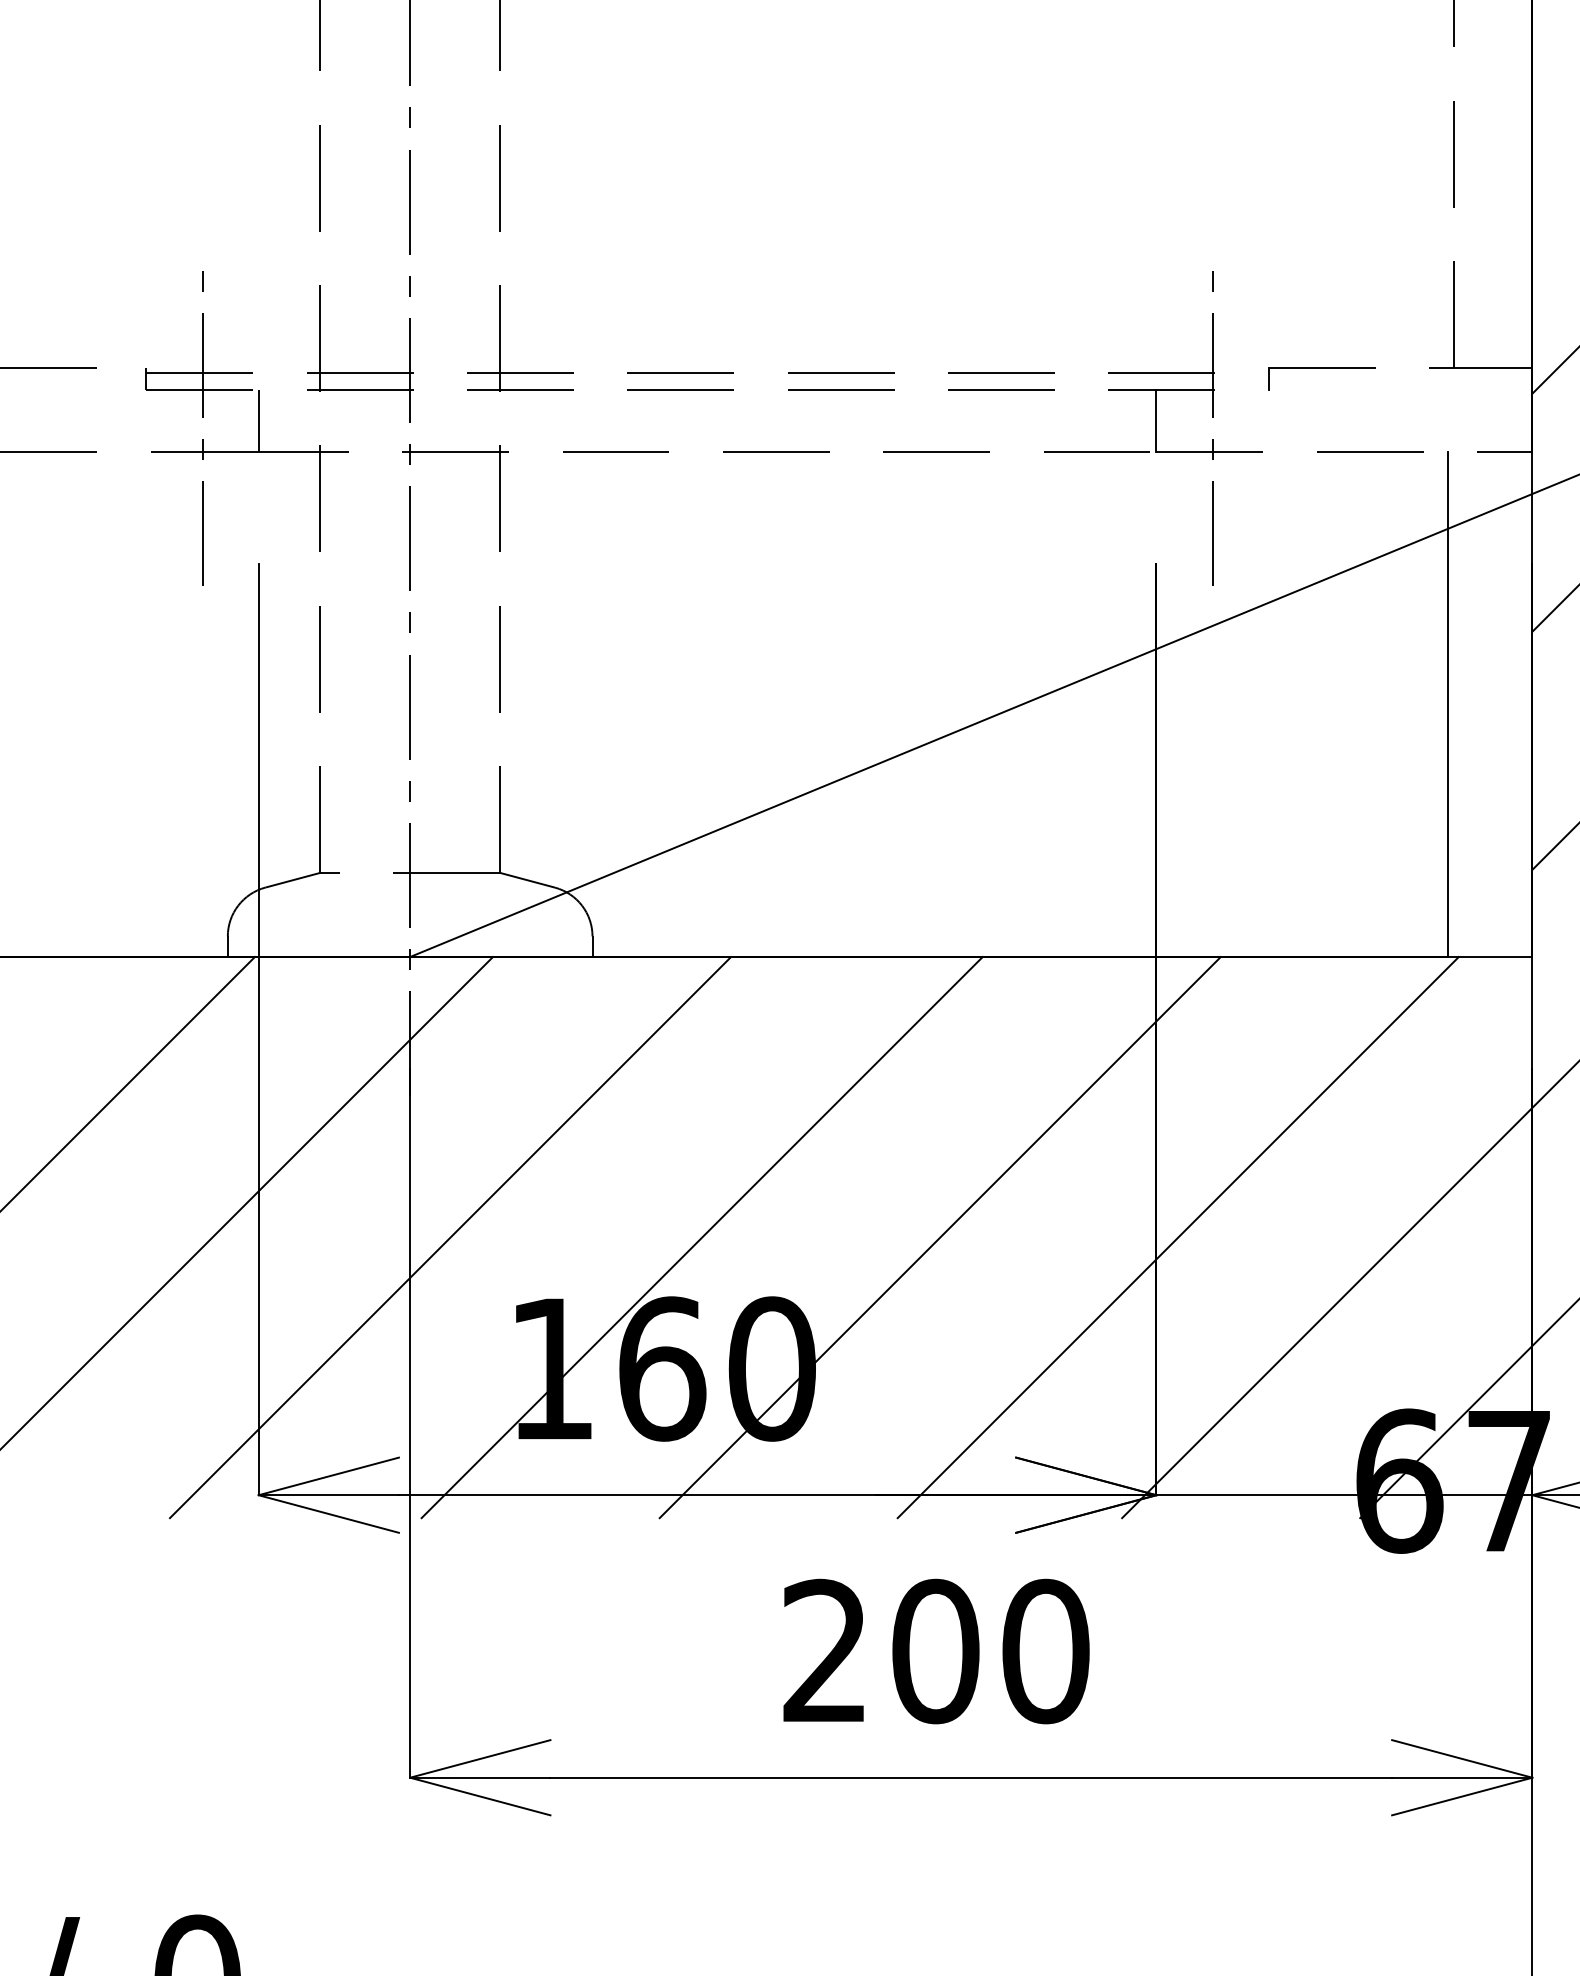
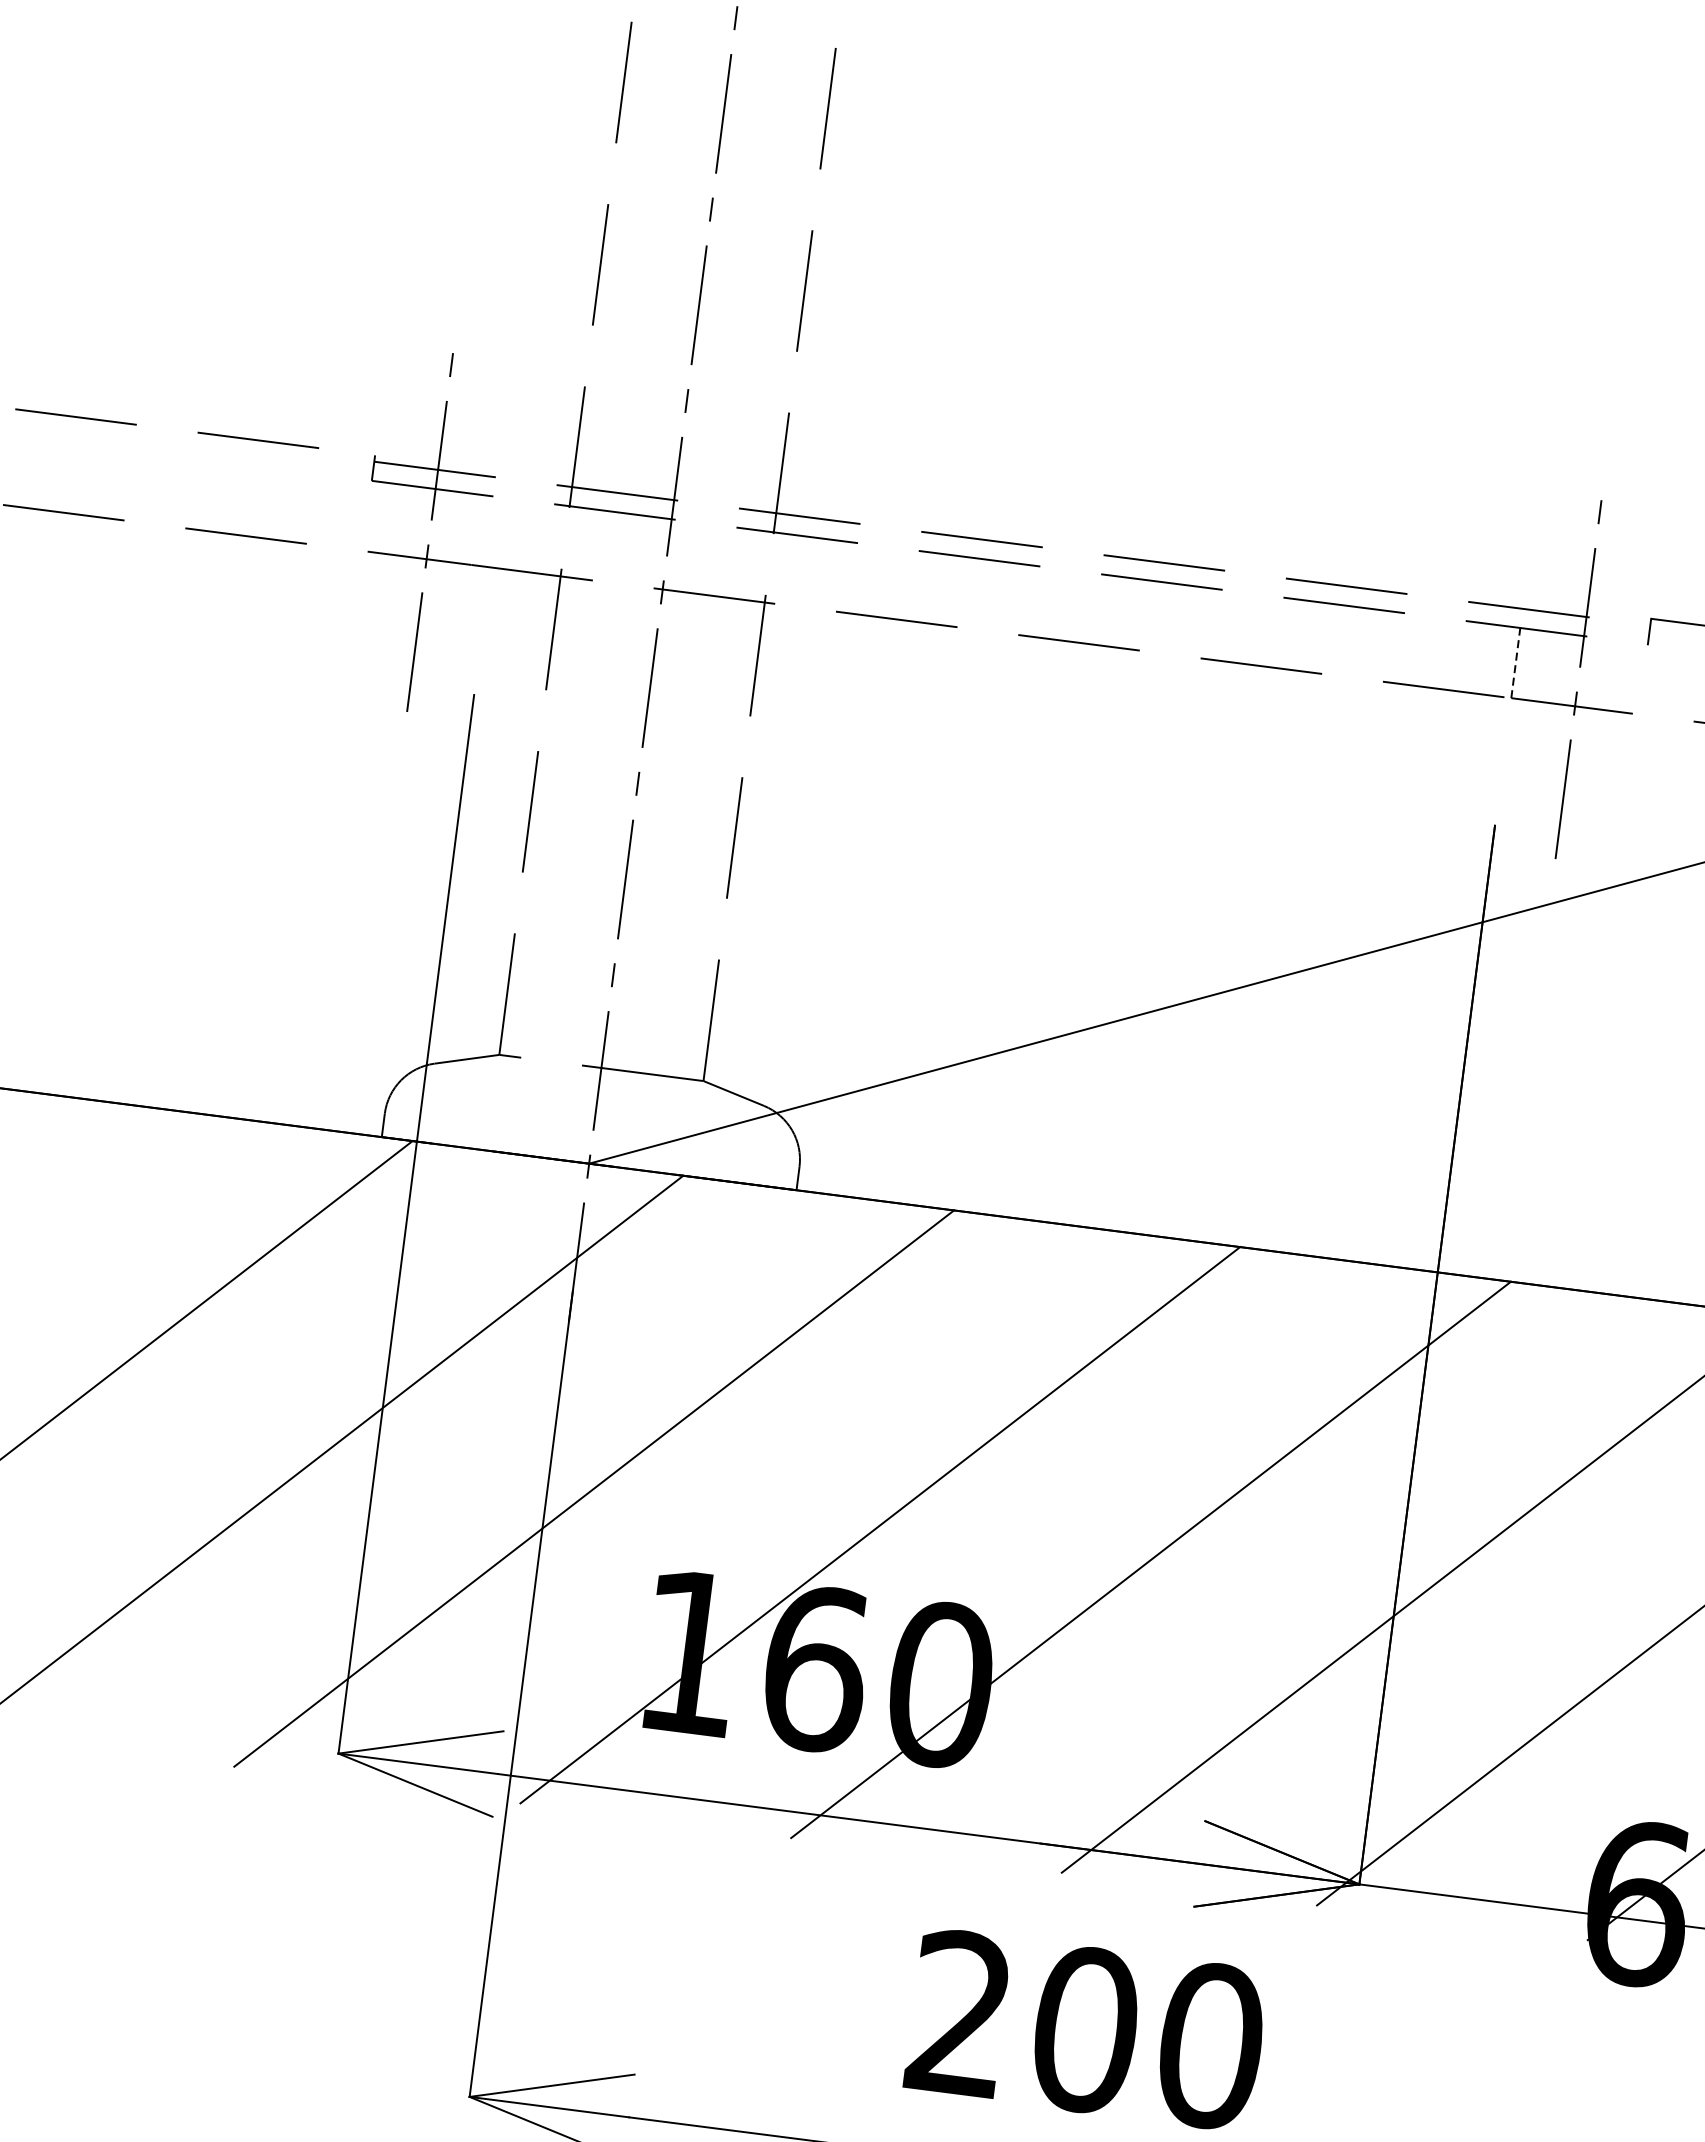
line: (258, 421) -> (494, 532), removed
line: (1156, 421) -> (1515, 663), solid -> dashed

